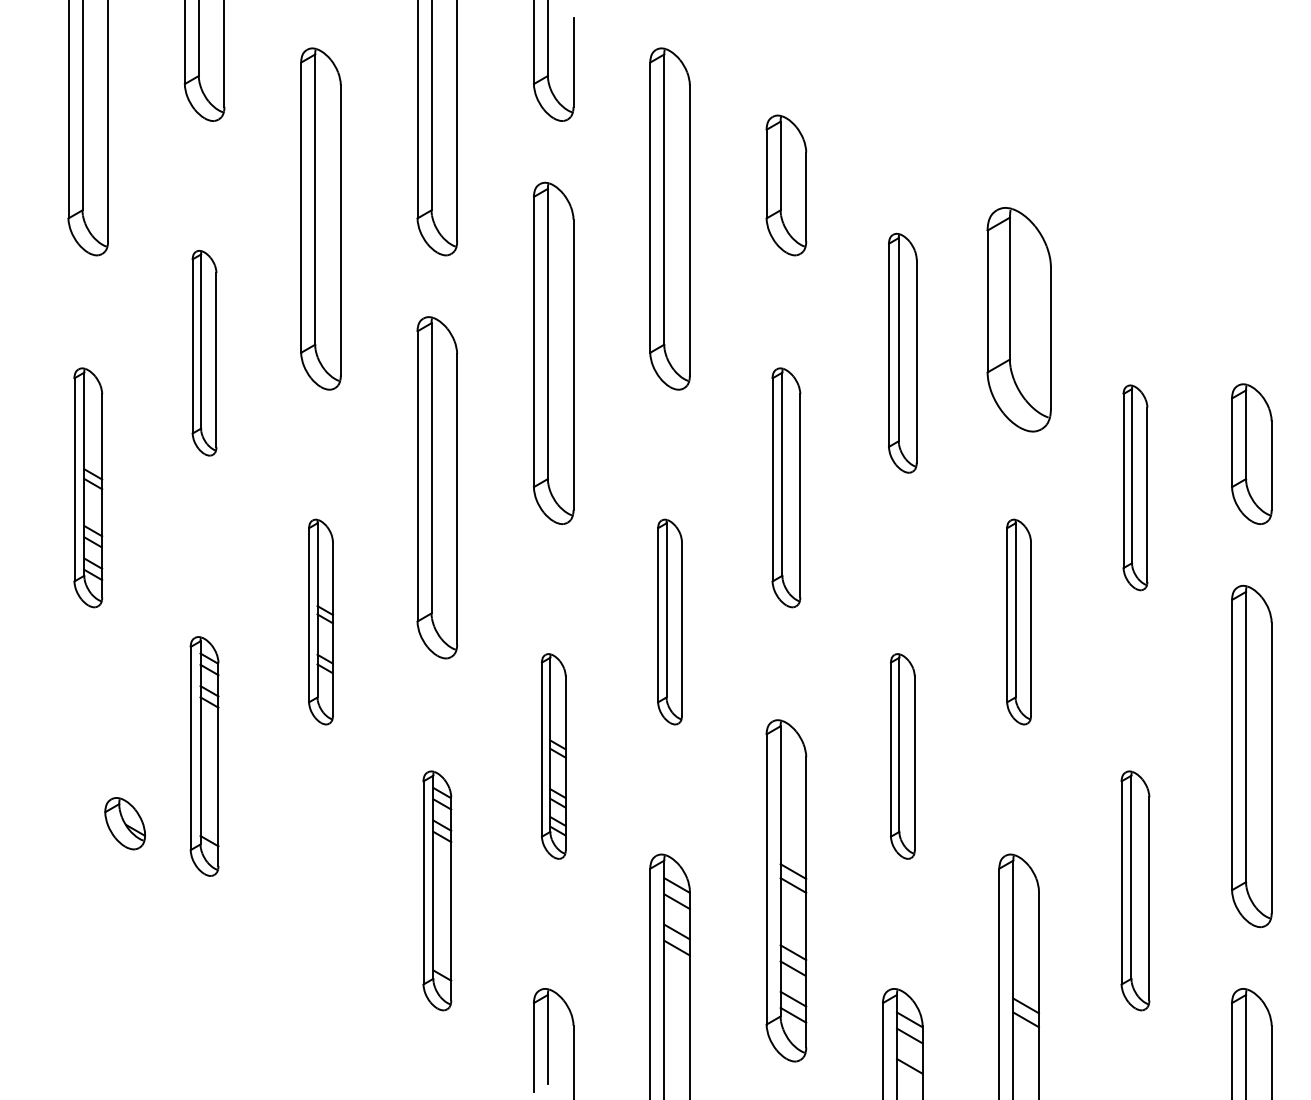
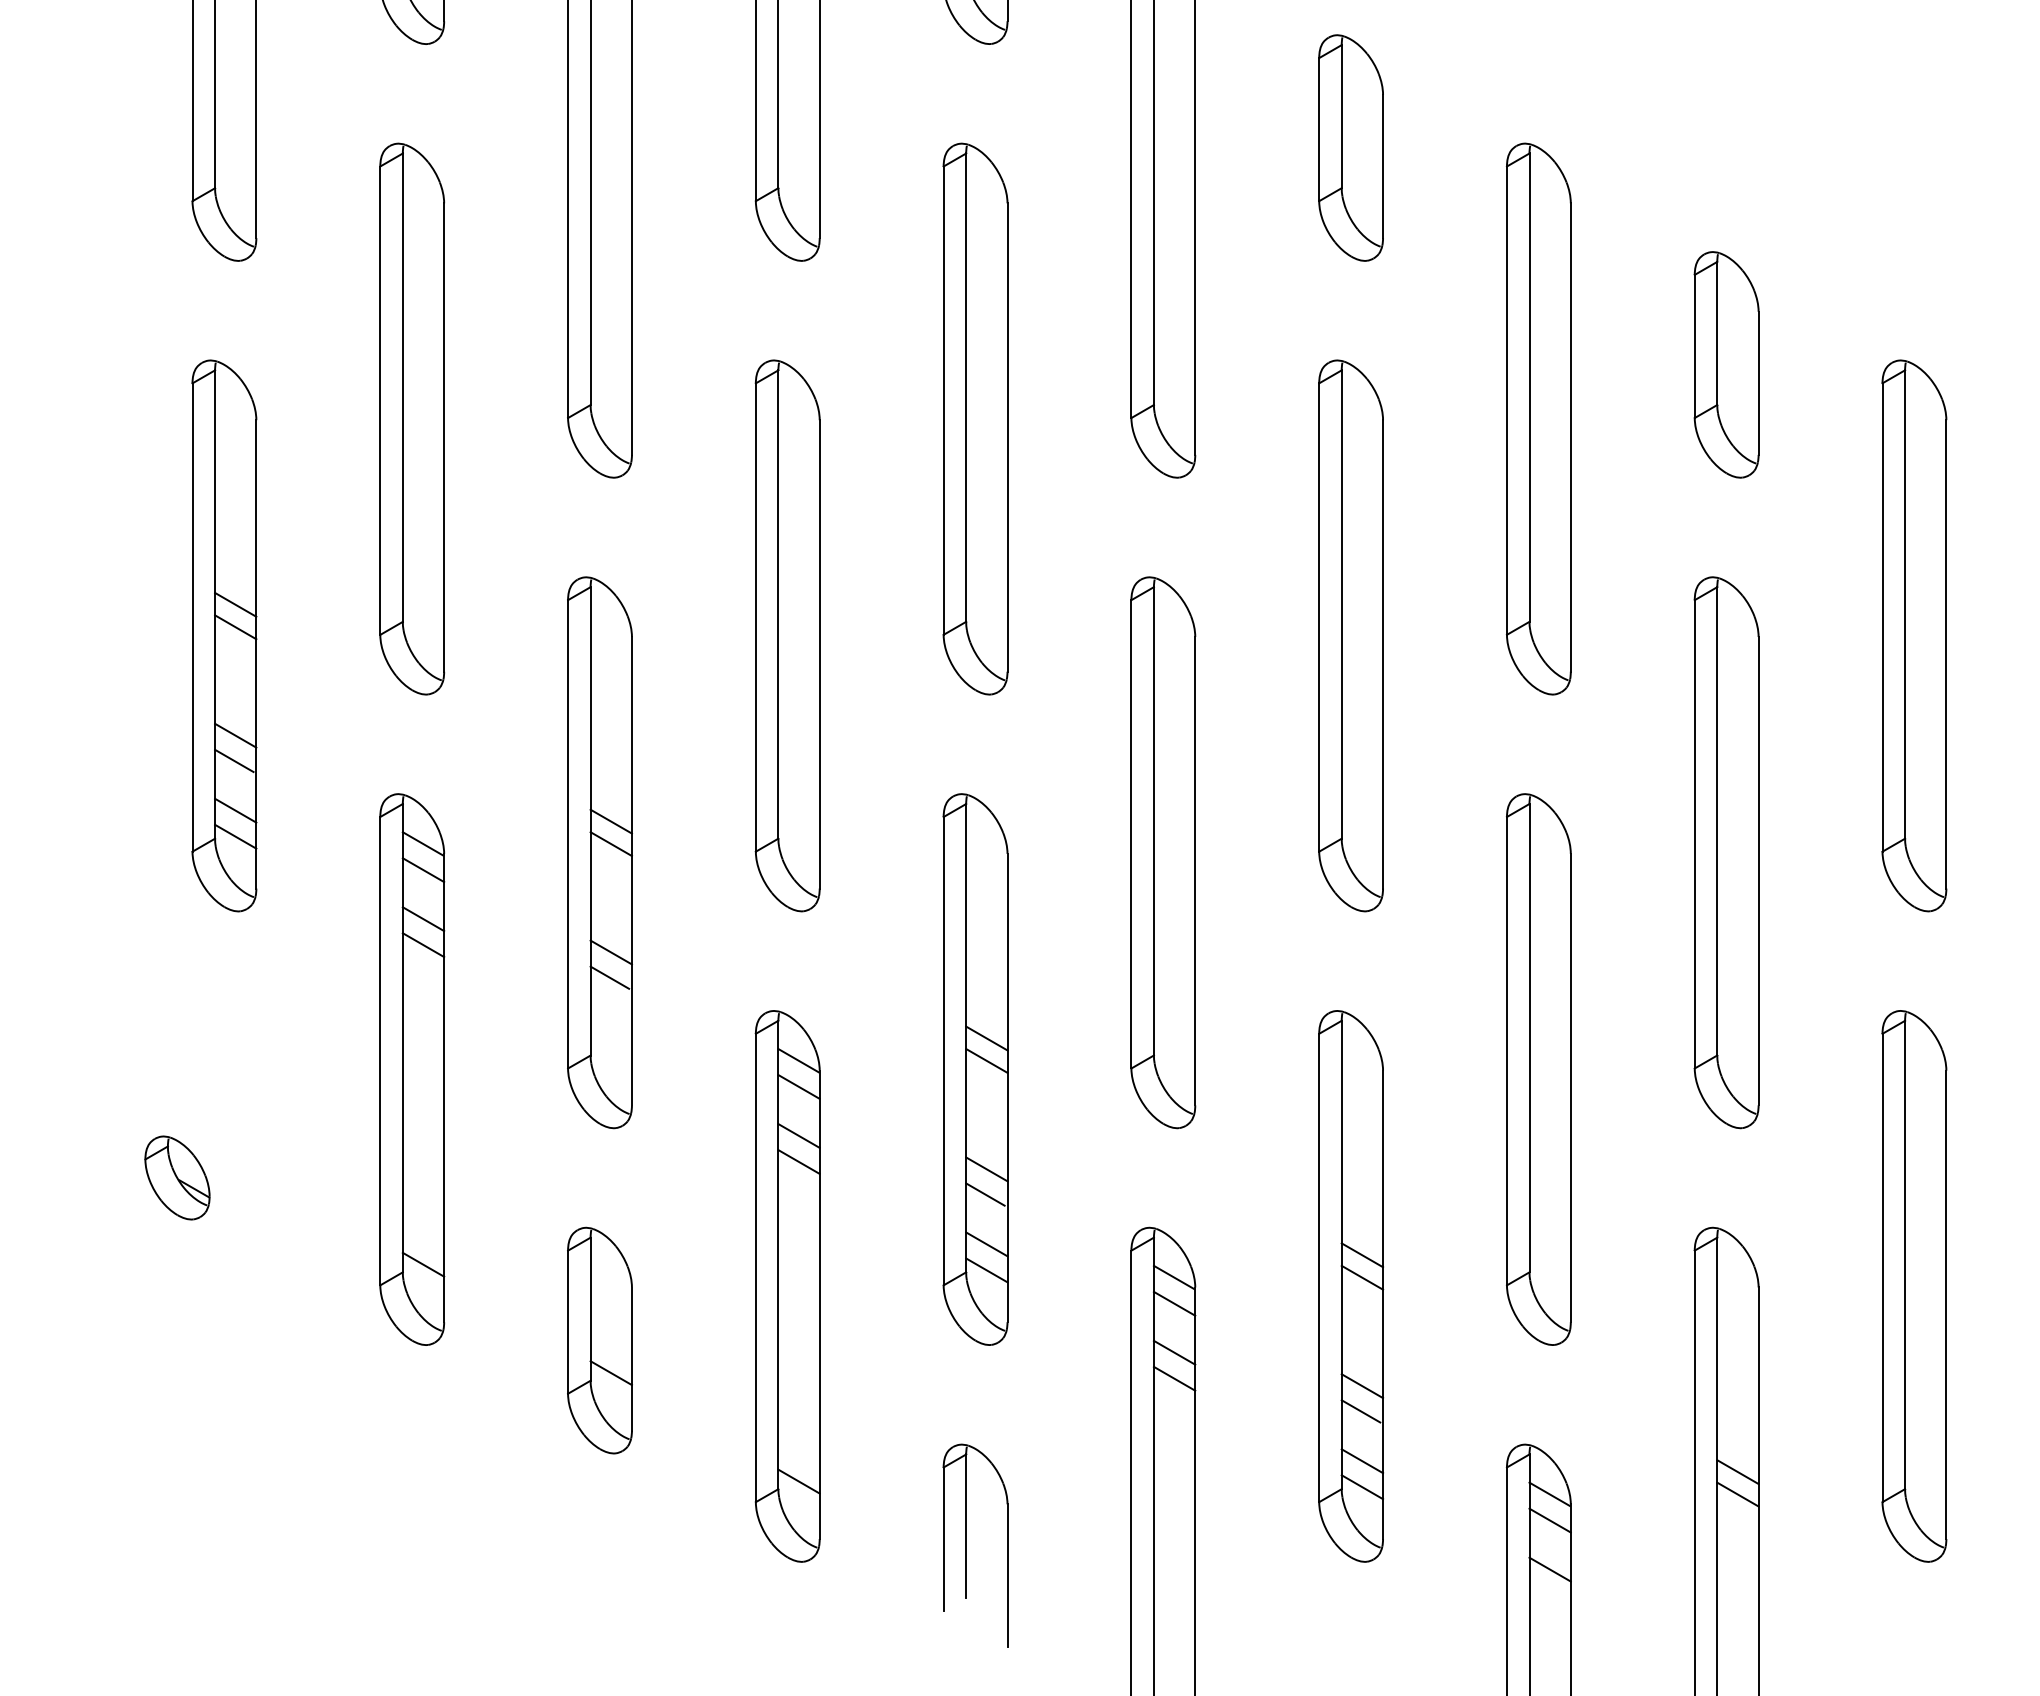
part: (1018, 319) -> (1725, 364), size x0.62
part: (204, 352) -> (411, 417), size x1.67
part: (902, 352) -> (1538, 417), size x1.43
part: (88, 487) -> (224, 635), size x1.43
part: (786, 487) -> (1351, 635), size x1.43
part: (1135, 487) -> (1914, 635), size x1.67
part: (320, 621) -> (599, 851), size x1.67
part: (669, 621) -> (1162, 851), size x1.67
part: (1018, 621) -> (1725, 851), size x1.67
part: (204, 756) -> (411, 1069), size x1.43
part: (553, 756) -> (975, 1069), size x1.67
part: (902, 756) -> (1538, 1069), size x1.67
part: (124, 823) -> (176, 1177), moved
part: (437, 890) -> (787, 1285), size x1.43
part: (1135, 890) -> (1914, 1285), size x1.43
part: (320, 924) -> (599, 1340), added

